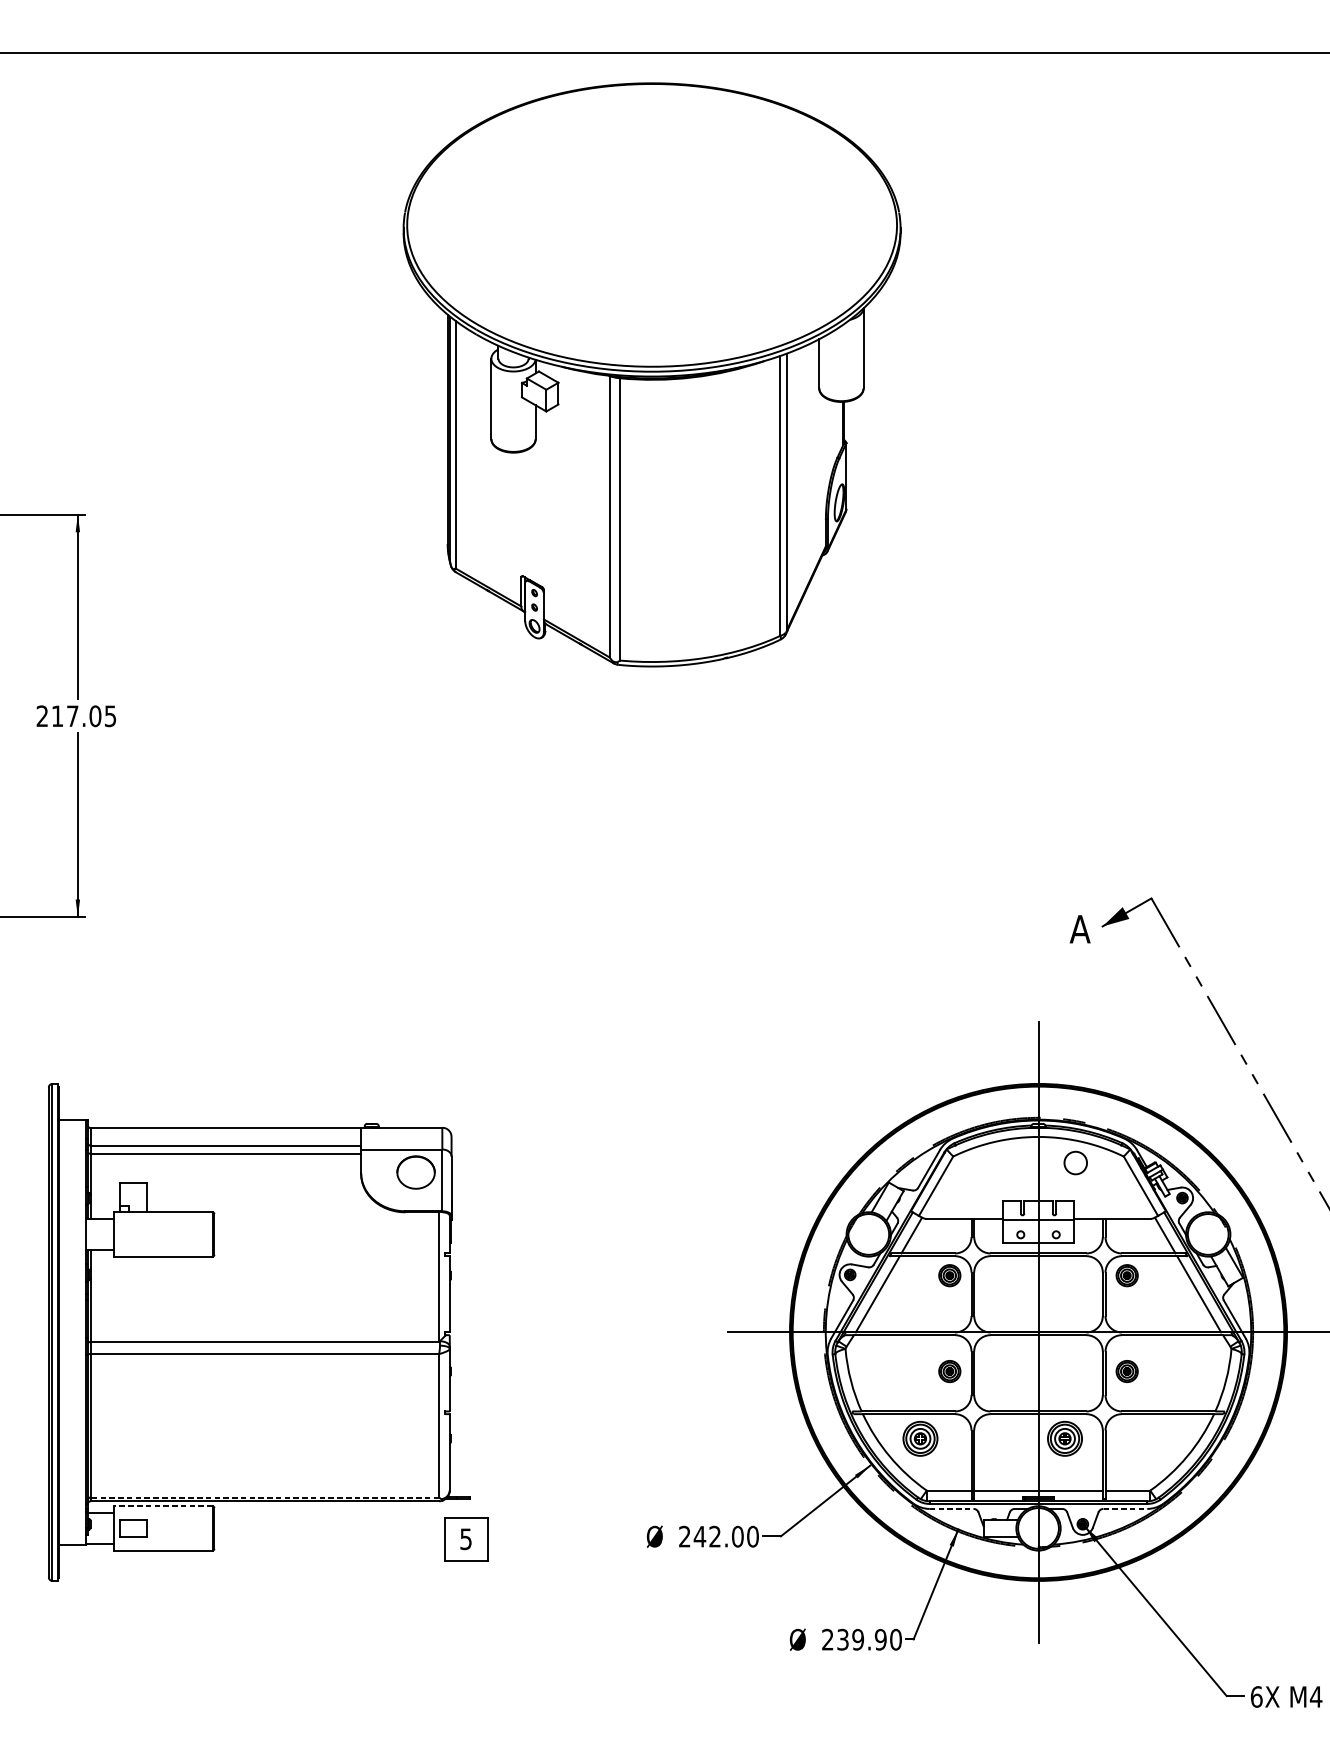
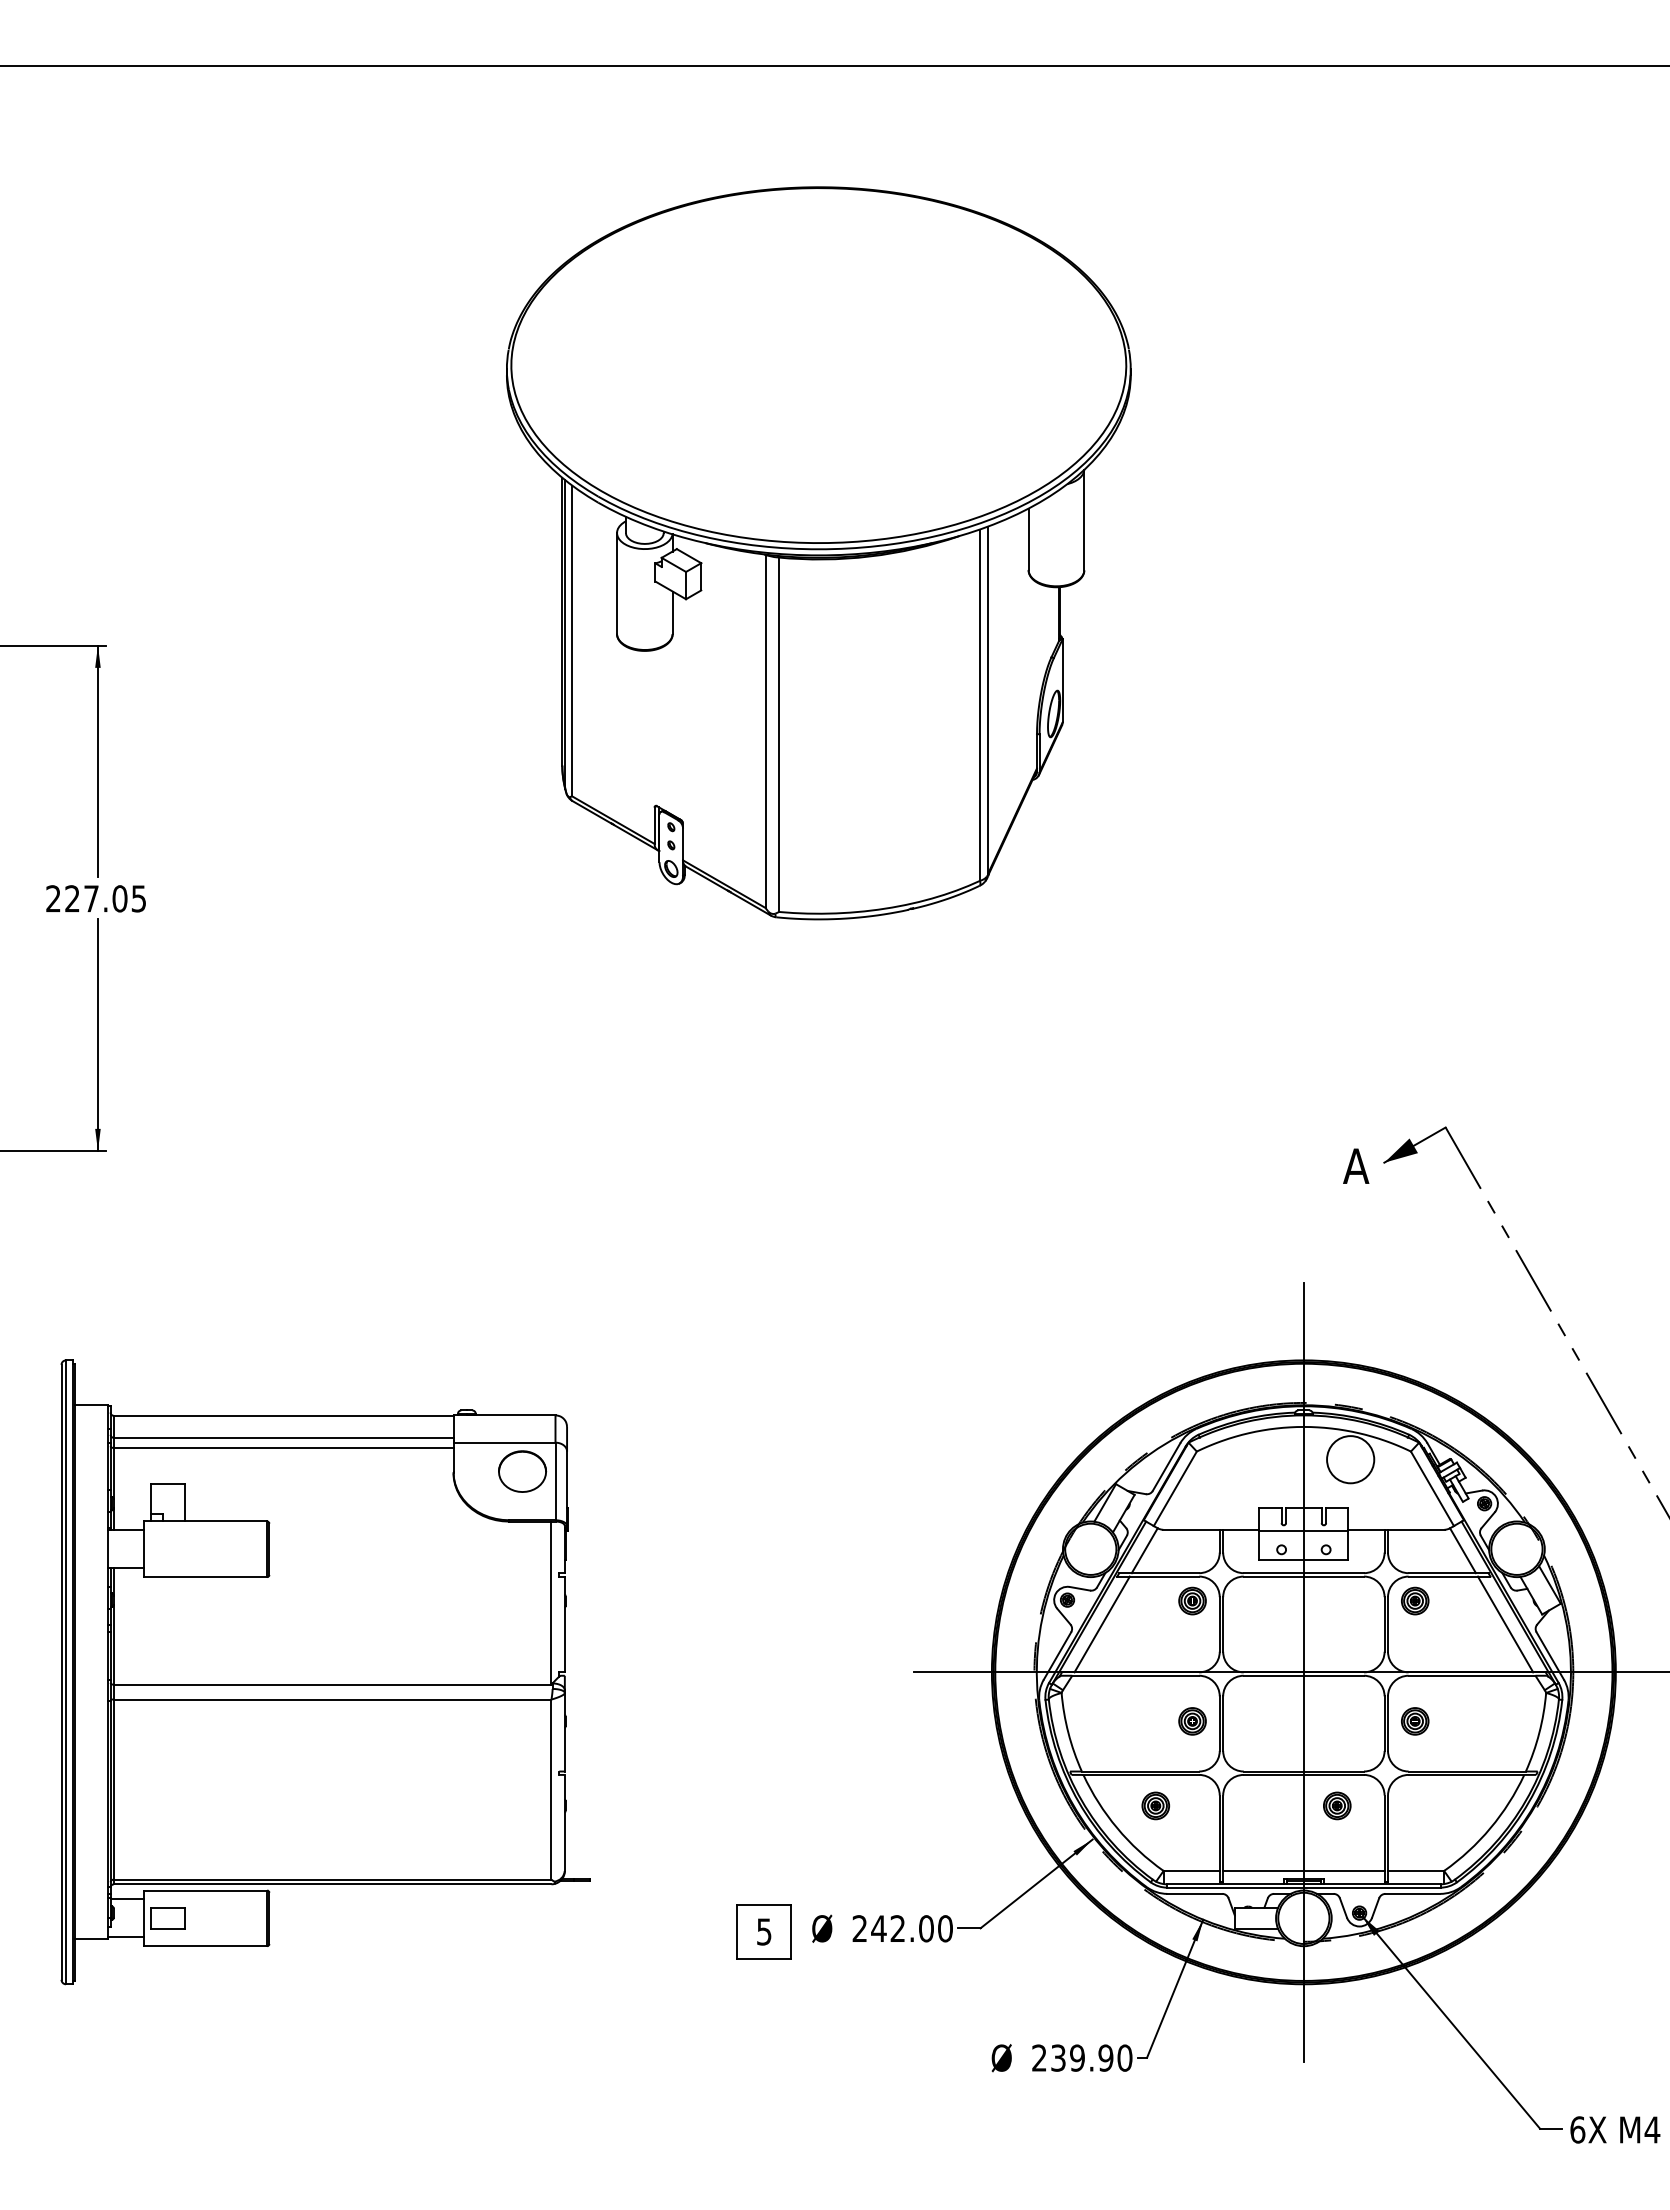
part: (651, 375) -> (818, 553), moved
text: (57, 716) -> (72, 898), 217.05 -> 227.05
circle: (1075, 1162) -> (1350, 1459), size x1.67
part: (920, 1438) -> (1155, 1805), size x0.62
part: (1065, 1438) -> (1337, 1805), size x0.62
line: (264, 1497) -> (332, 1879), dashed -> solid
line: (163, 1506) -> (205, 1890), dashed -> solid
line: (952, 1508) -> (1195, 1893), dashed -> solid
line: (1125, 1508) -> (1413, 1893), dashed -> solid
part: (465, 1538) -> (763, 1931), moved

